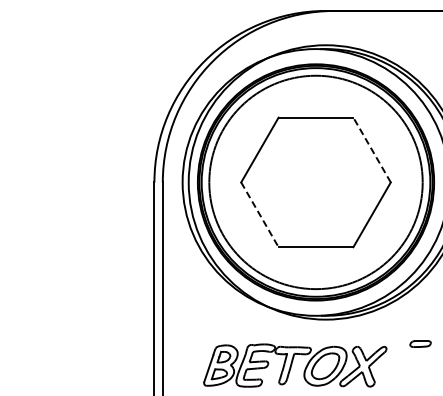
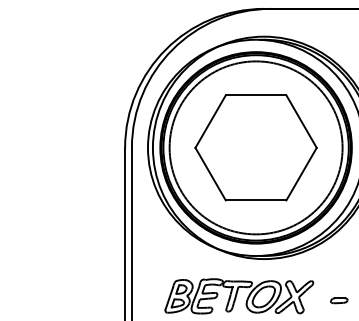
line: (371, 149) -> (301, 121), dashed -> solid
line: (260, 215) -> (211, 174), dashed -> solid
part: (420, 343) -> (339, 300), moved

